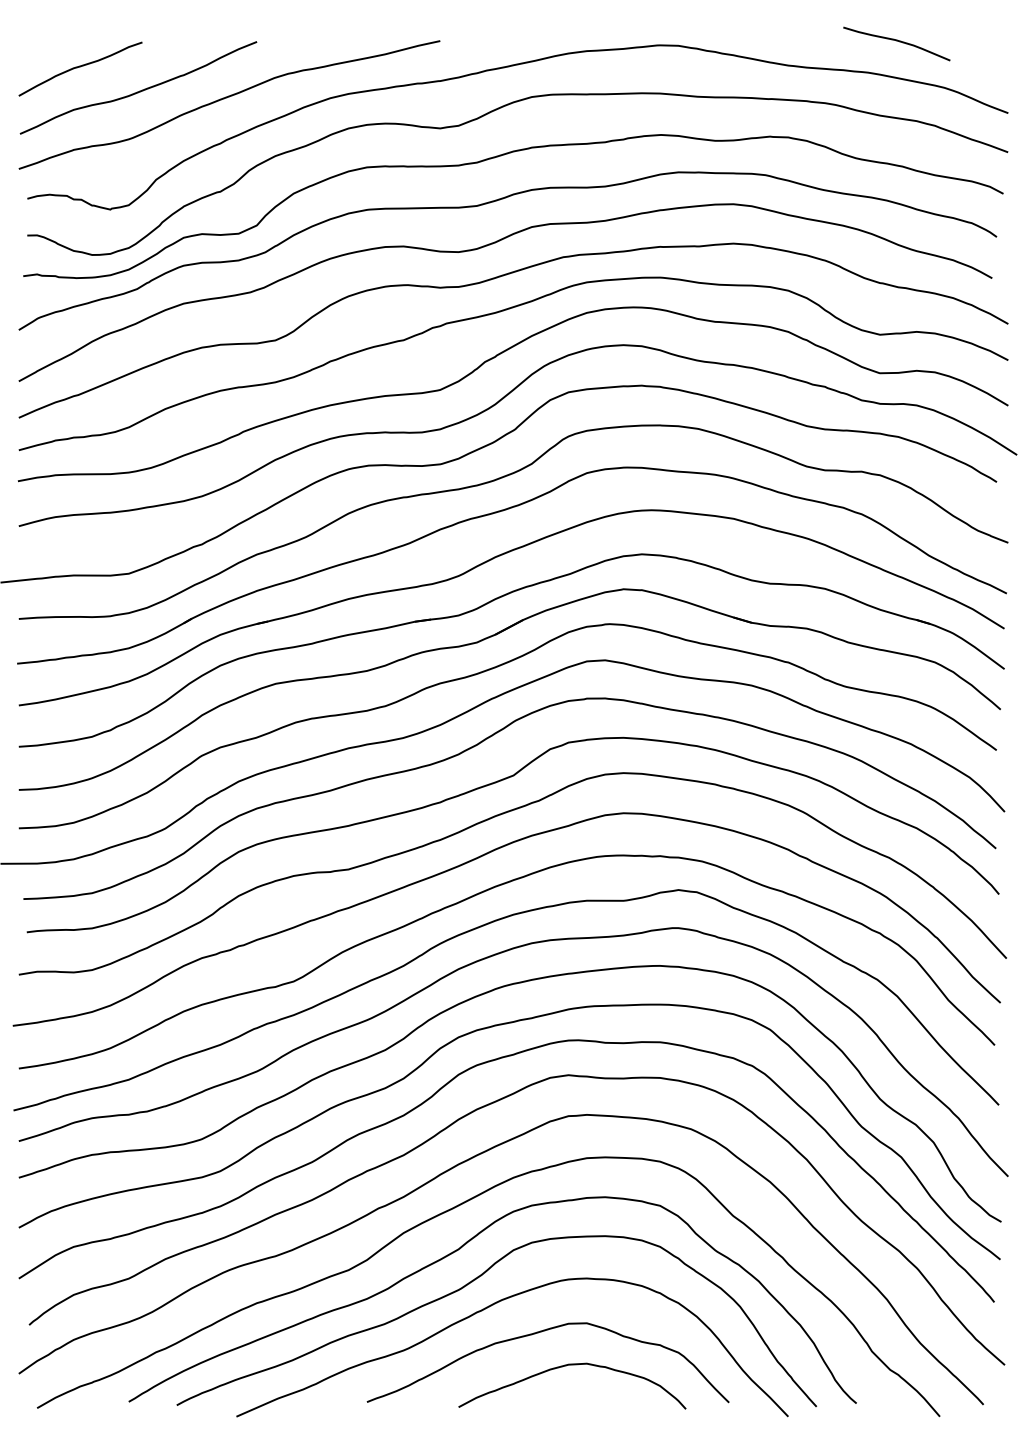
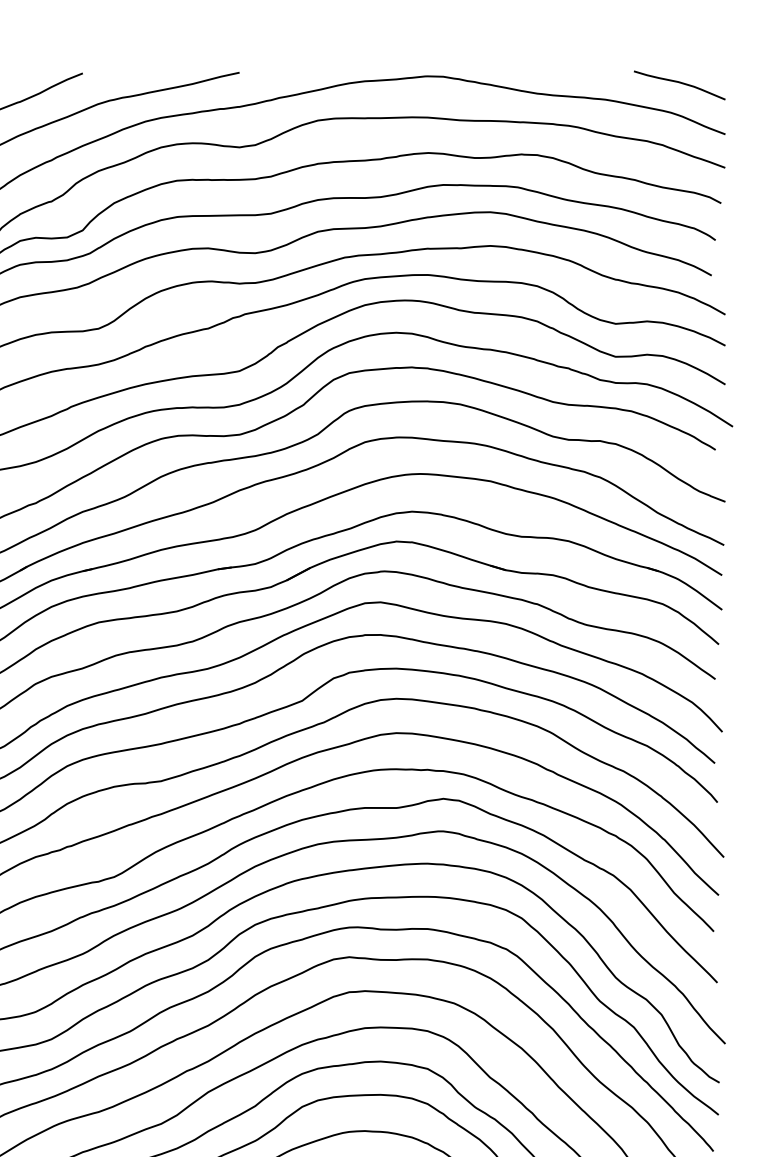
curve: (896, 41) -> (679, 83), moved

